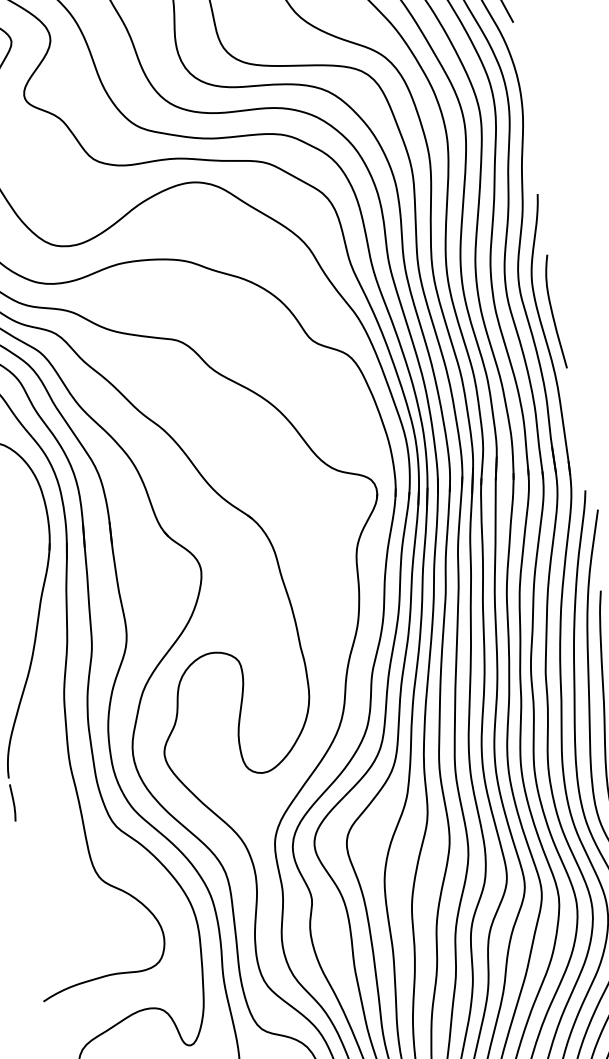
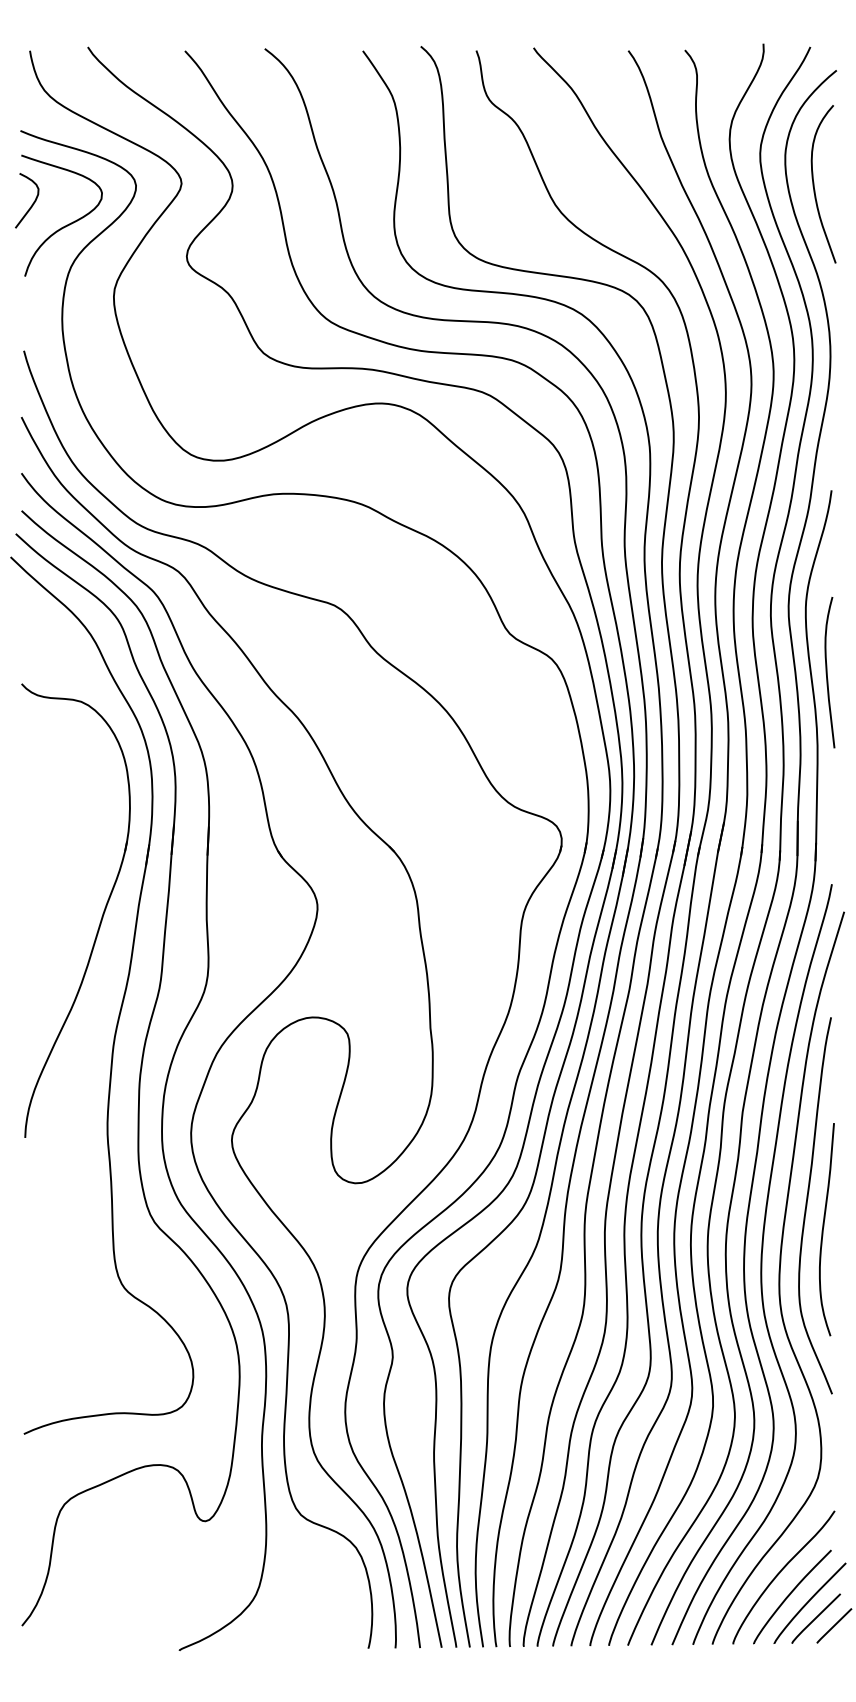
curve: (552, 312) -> (827, 672), moved
line: (12, 802) -> (25, 1169), removed

